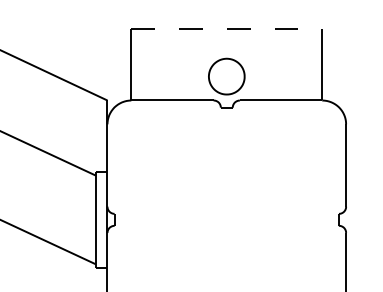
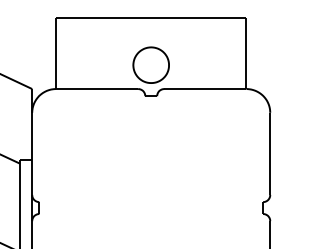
line: (227, 28) -> (151, 17), dashed -> solid

